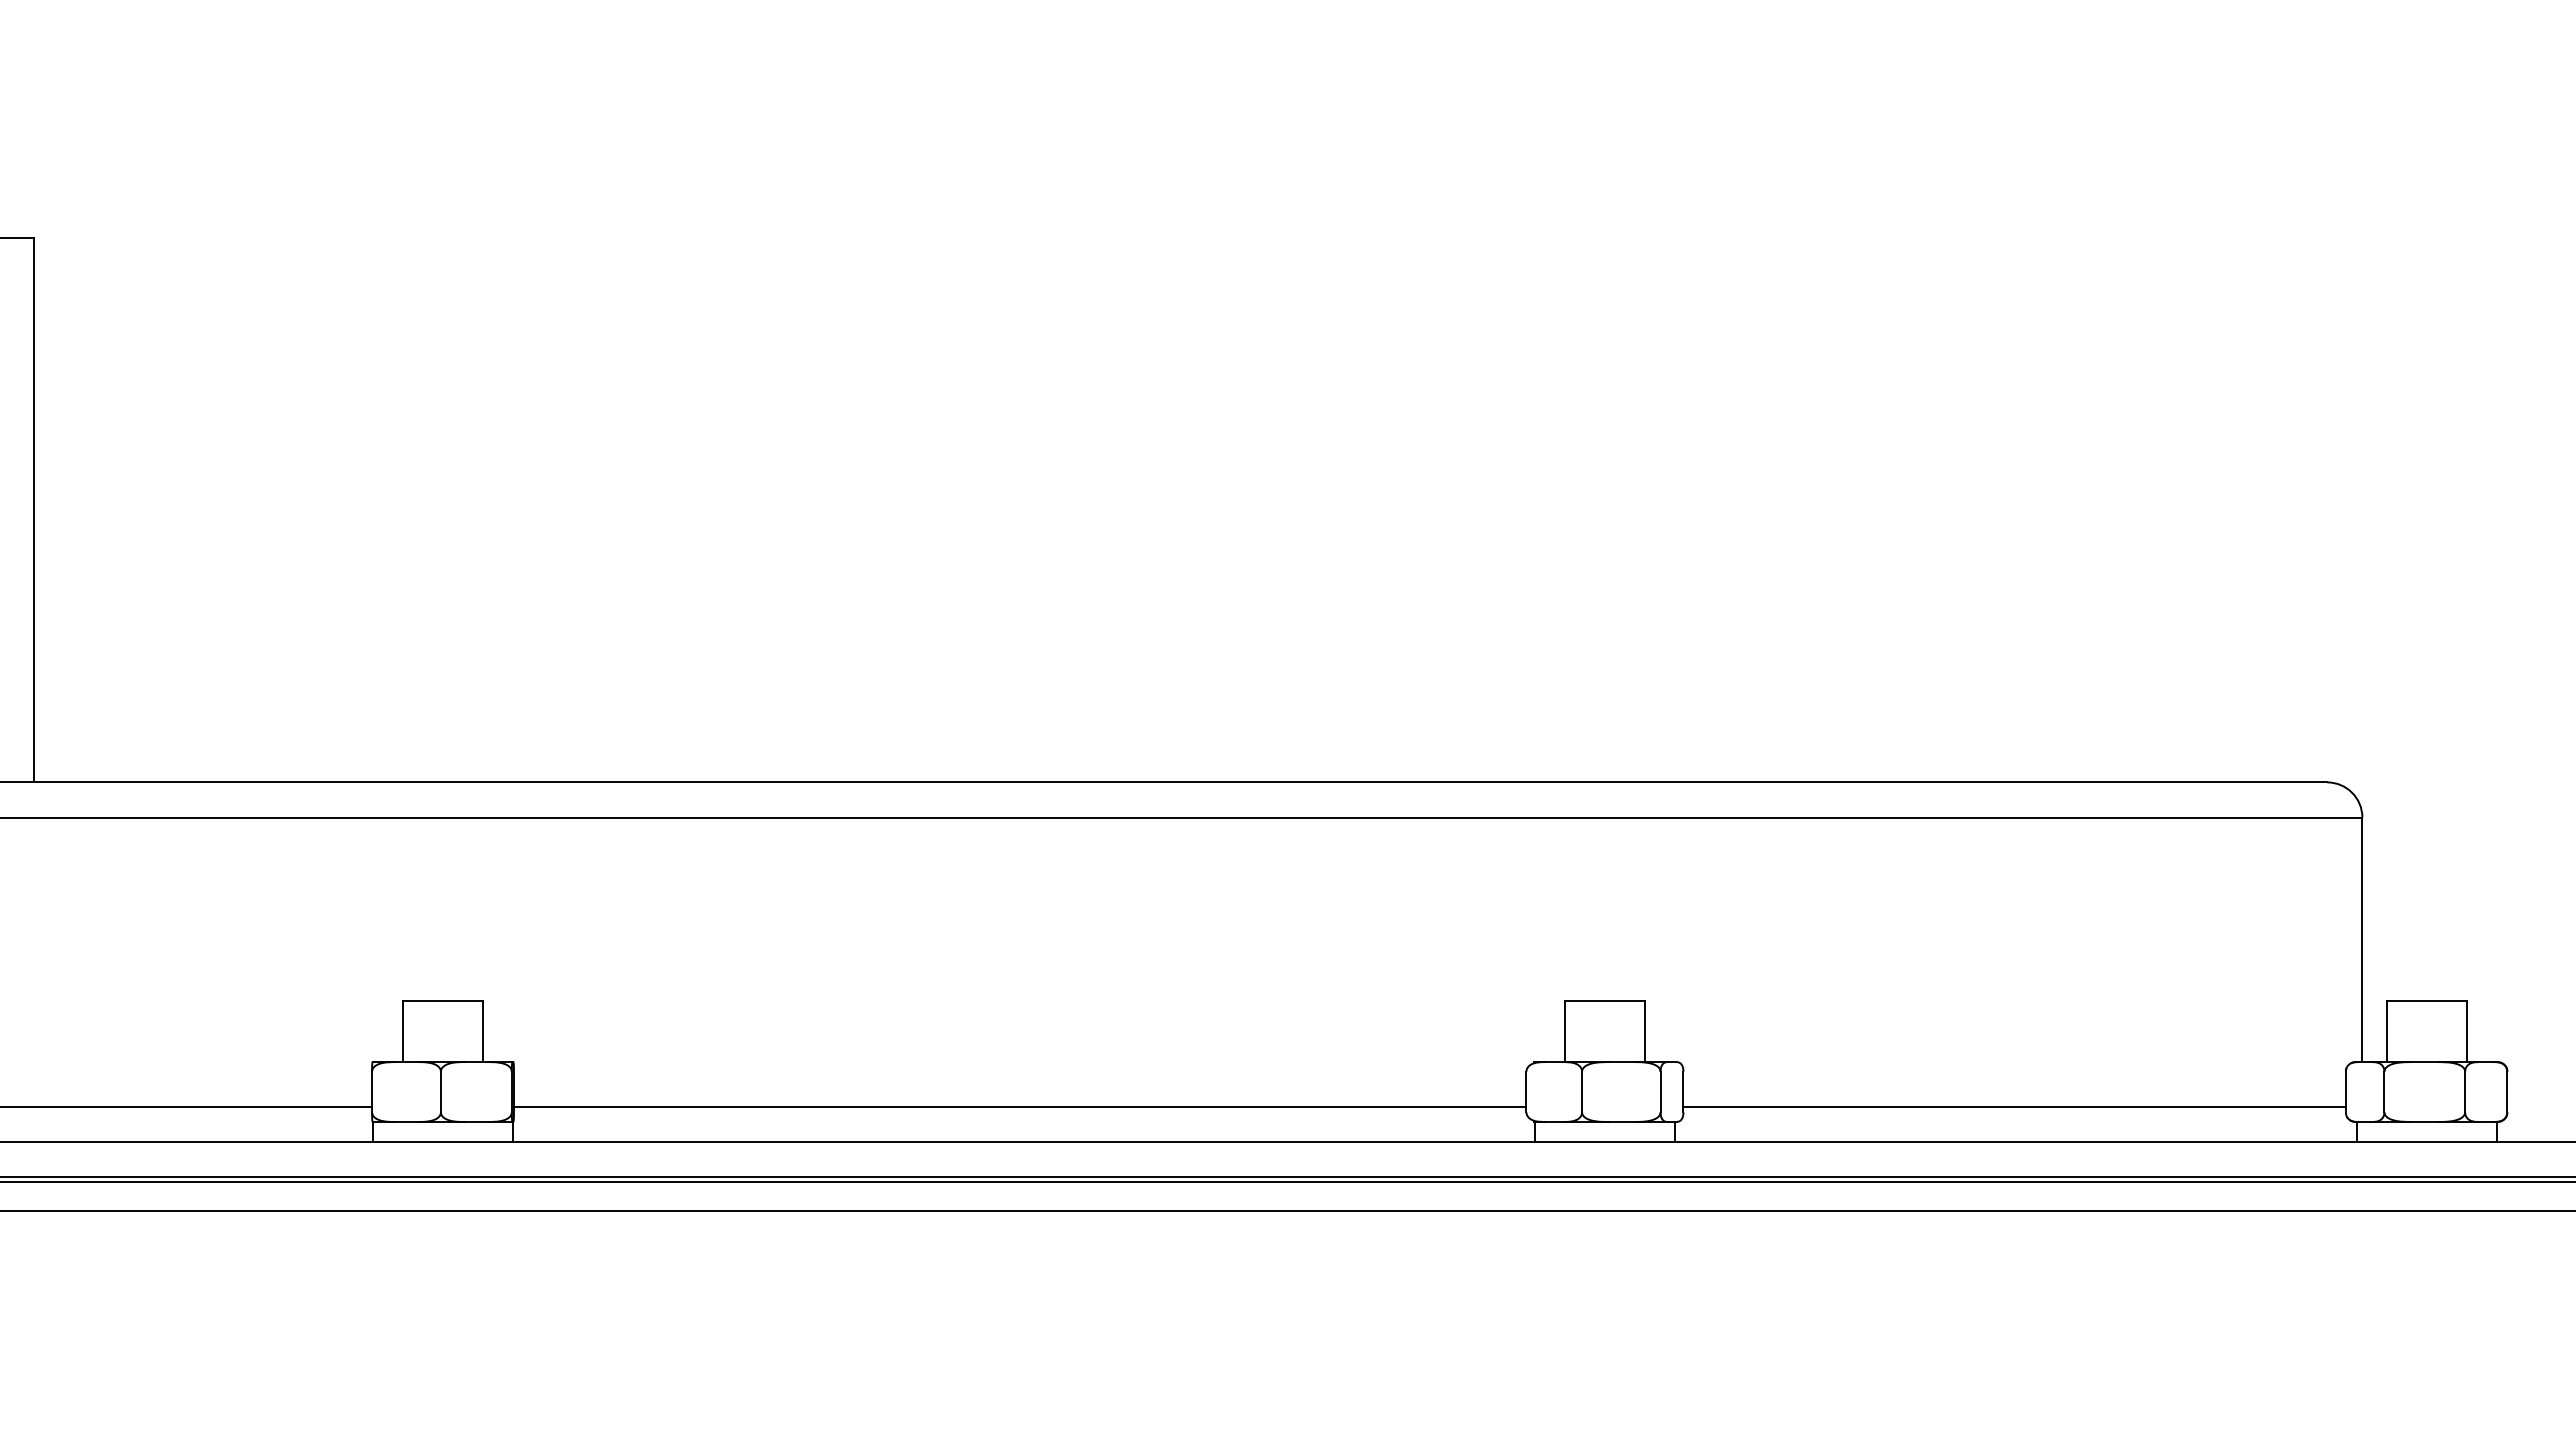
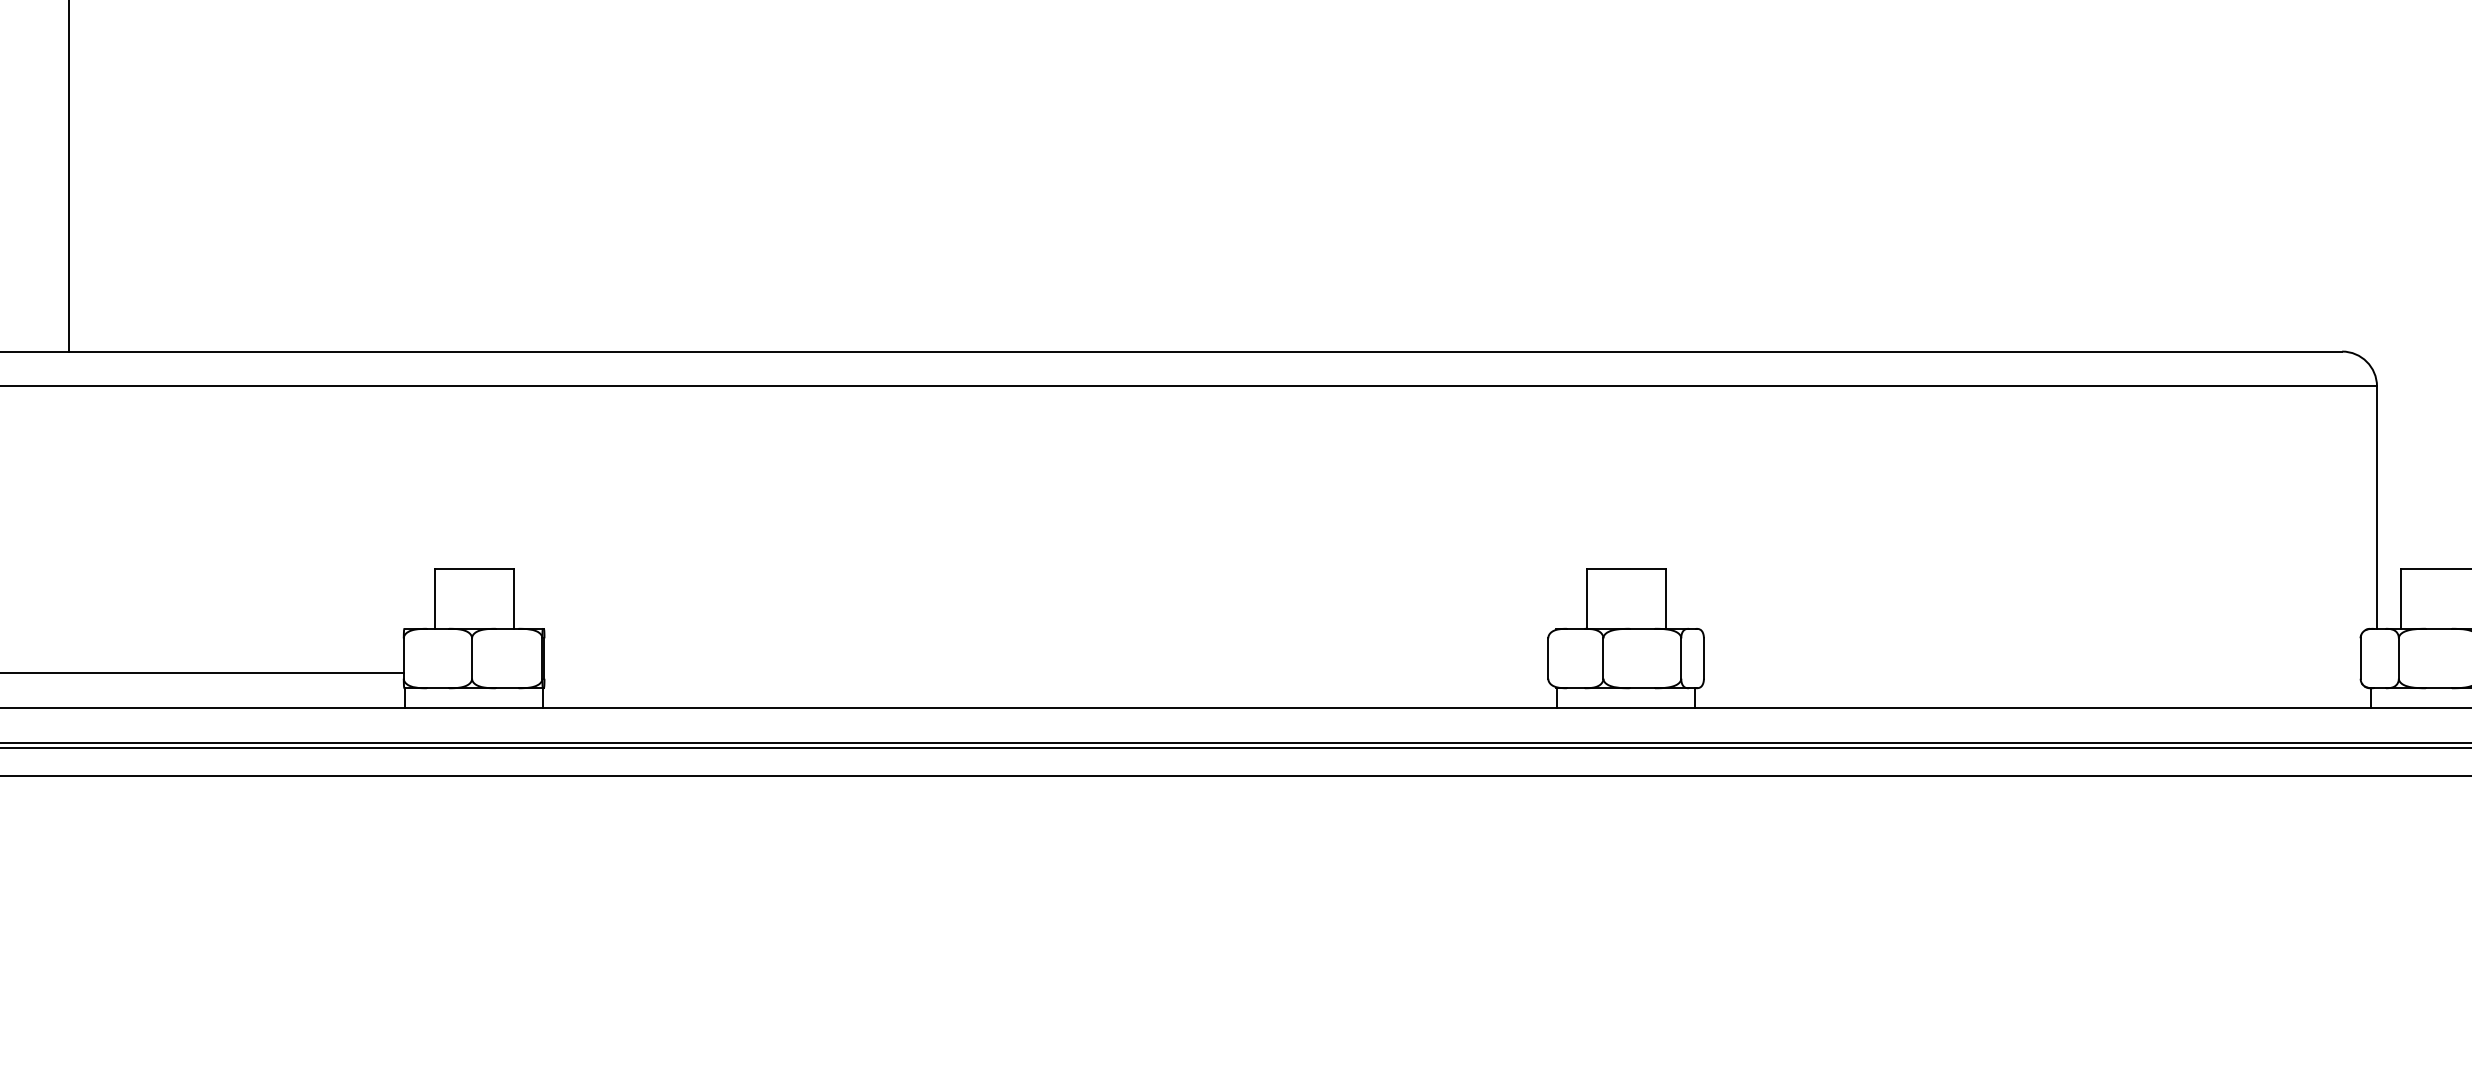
line: (1019, 1106) -> (1045, 672), removed
line: (2014, 1106) -> (2032, 672), removed

